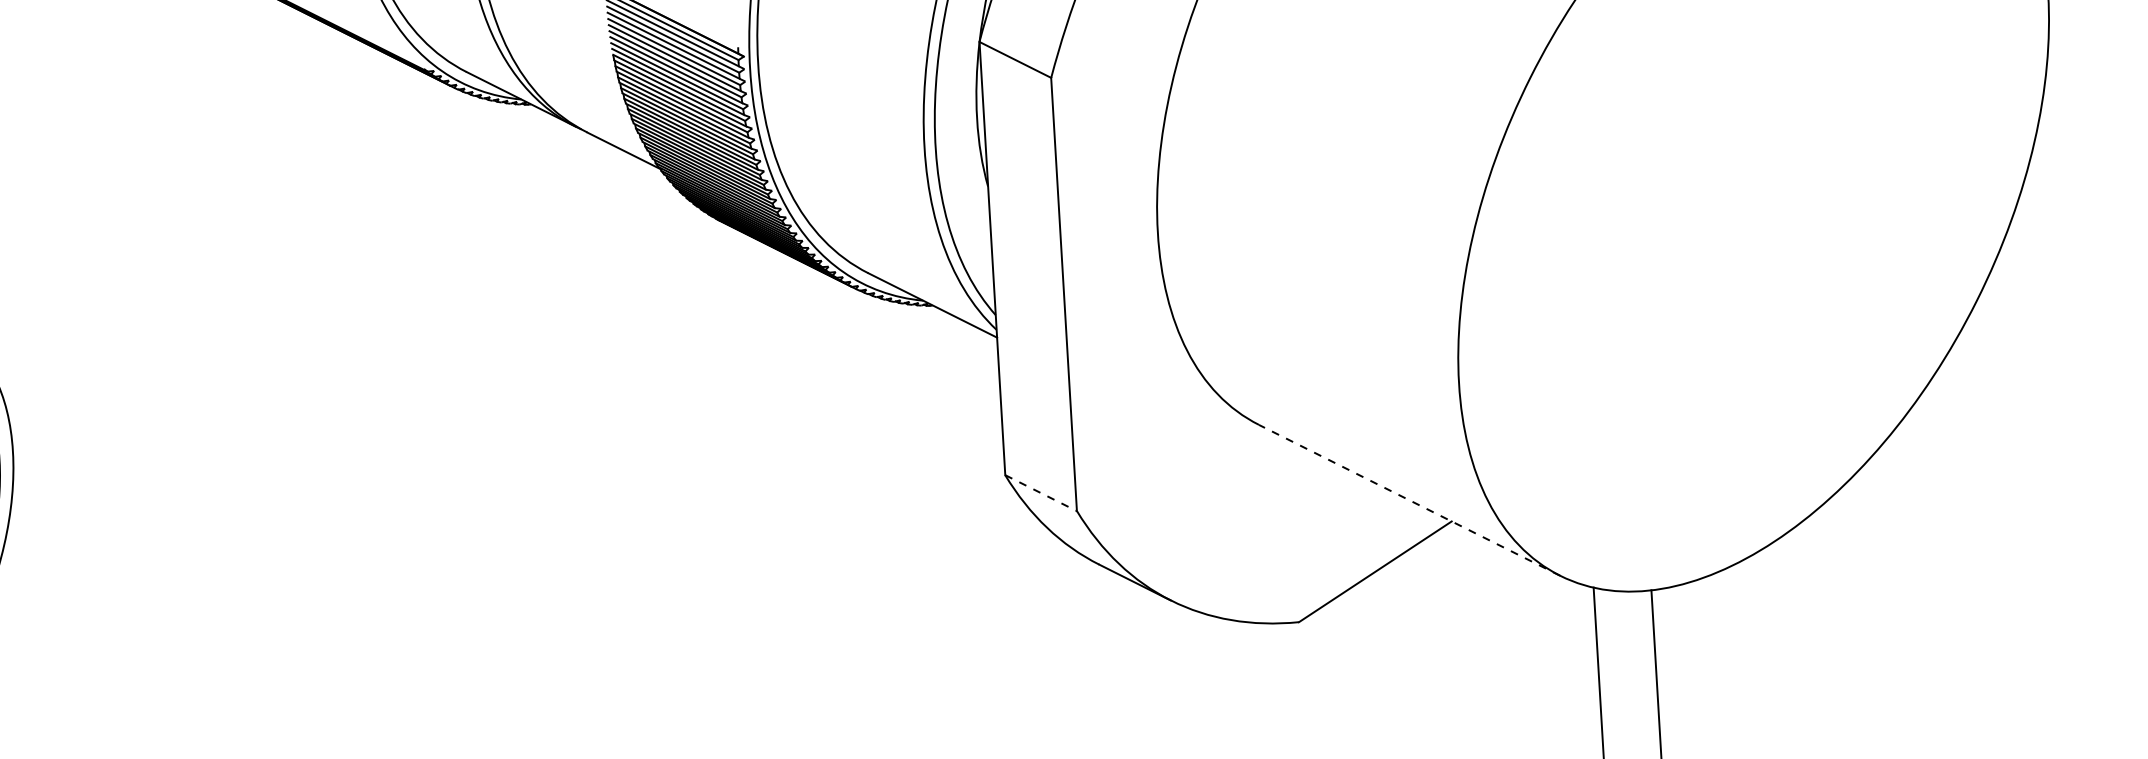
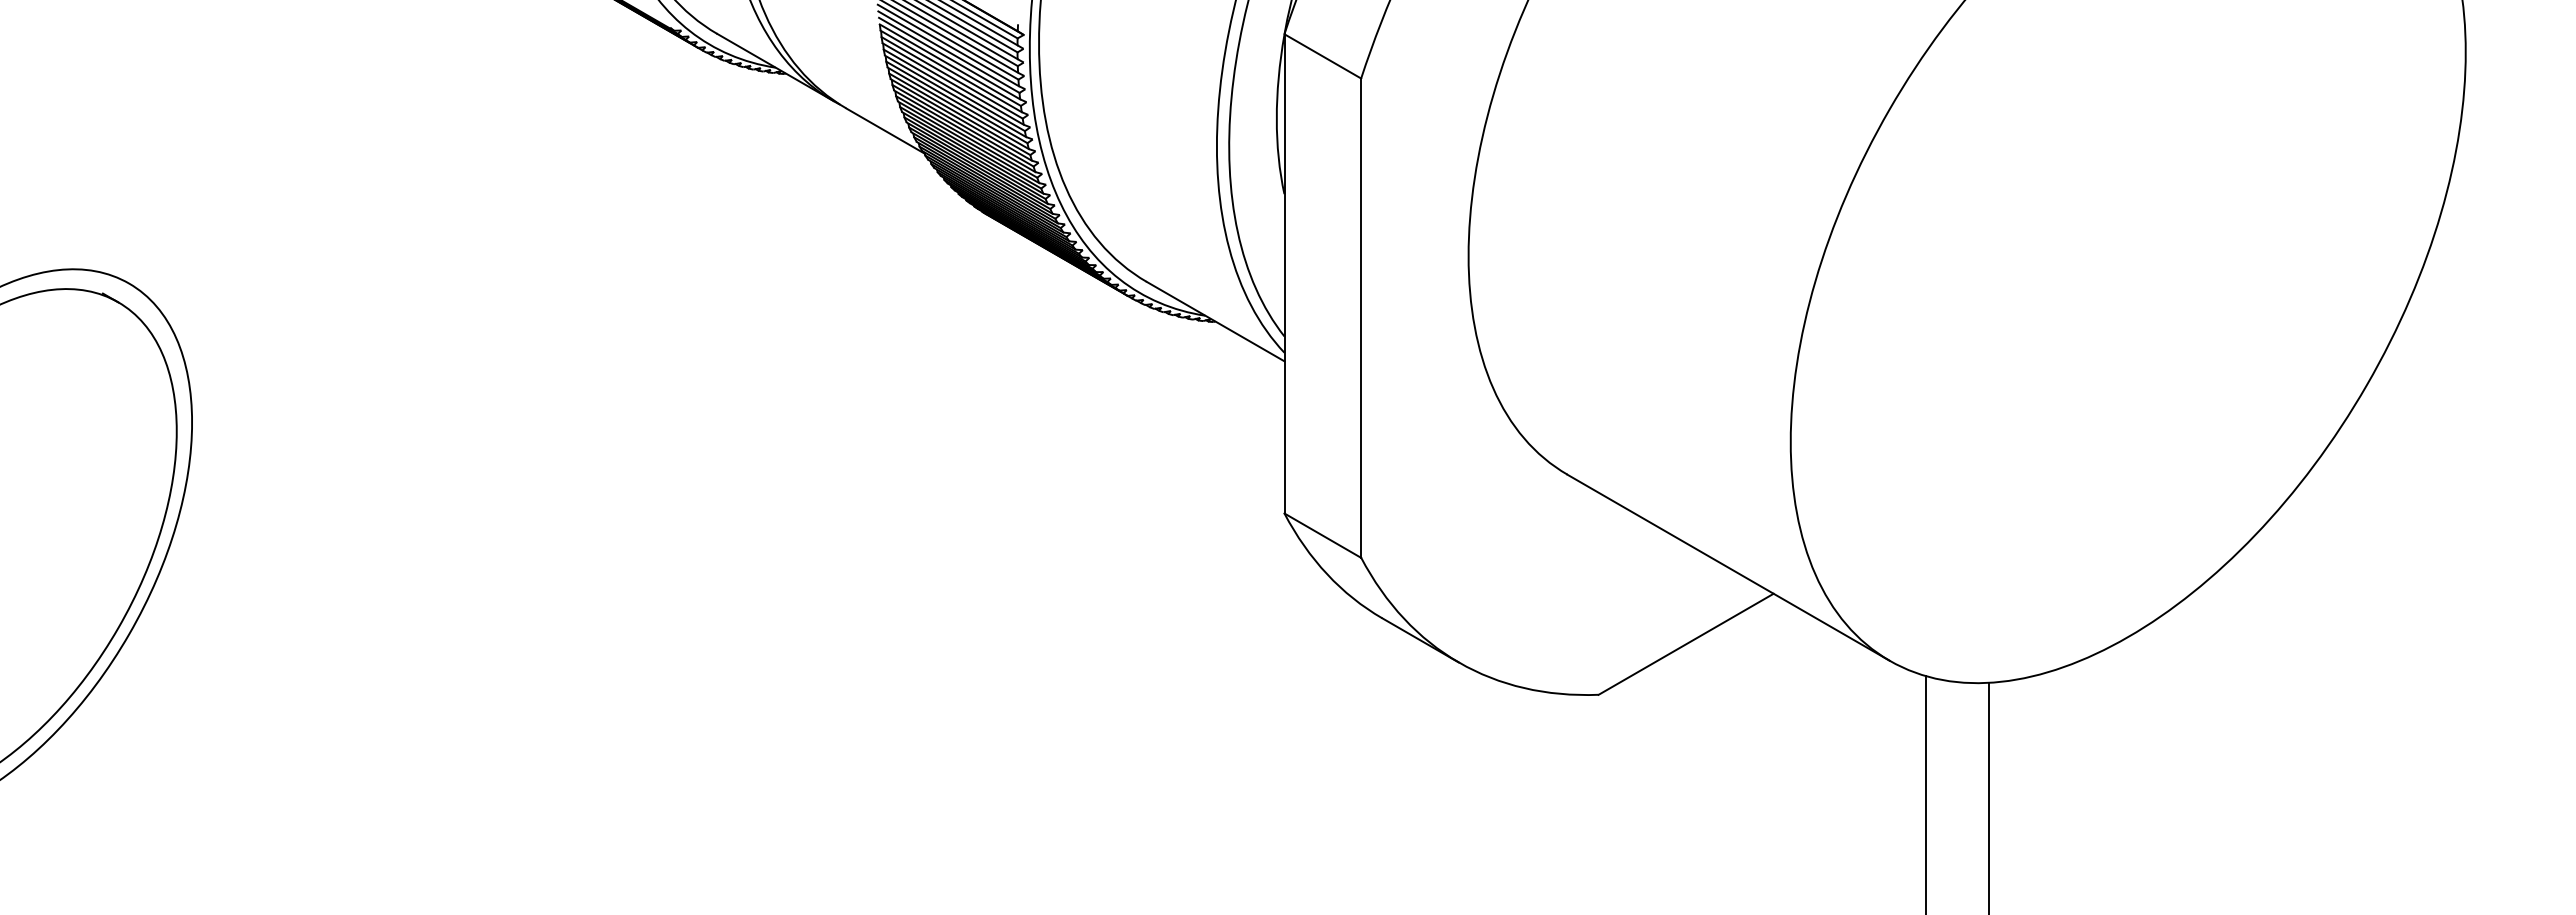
line: (1041, 492) -> (1323, 535), dashed -> solid
line: (1409, 500) -> (1728, 567), dashed -> solid

